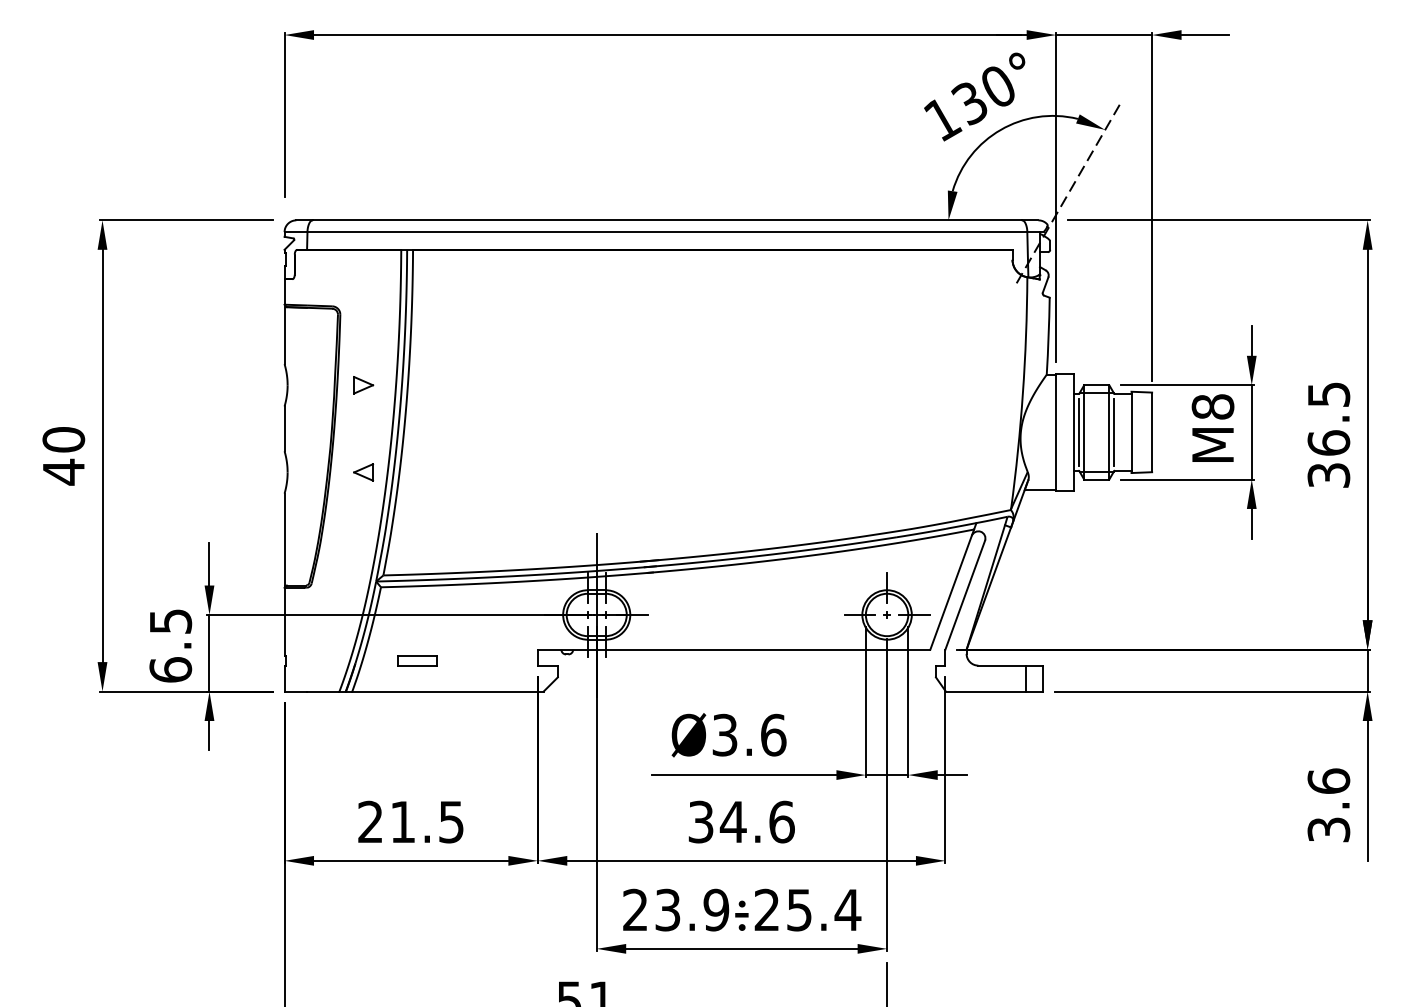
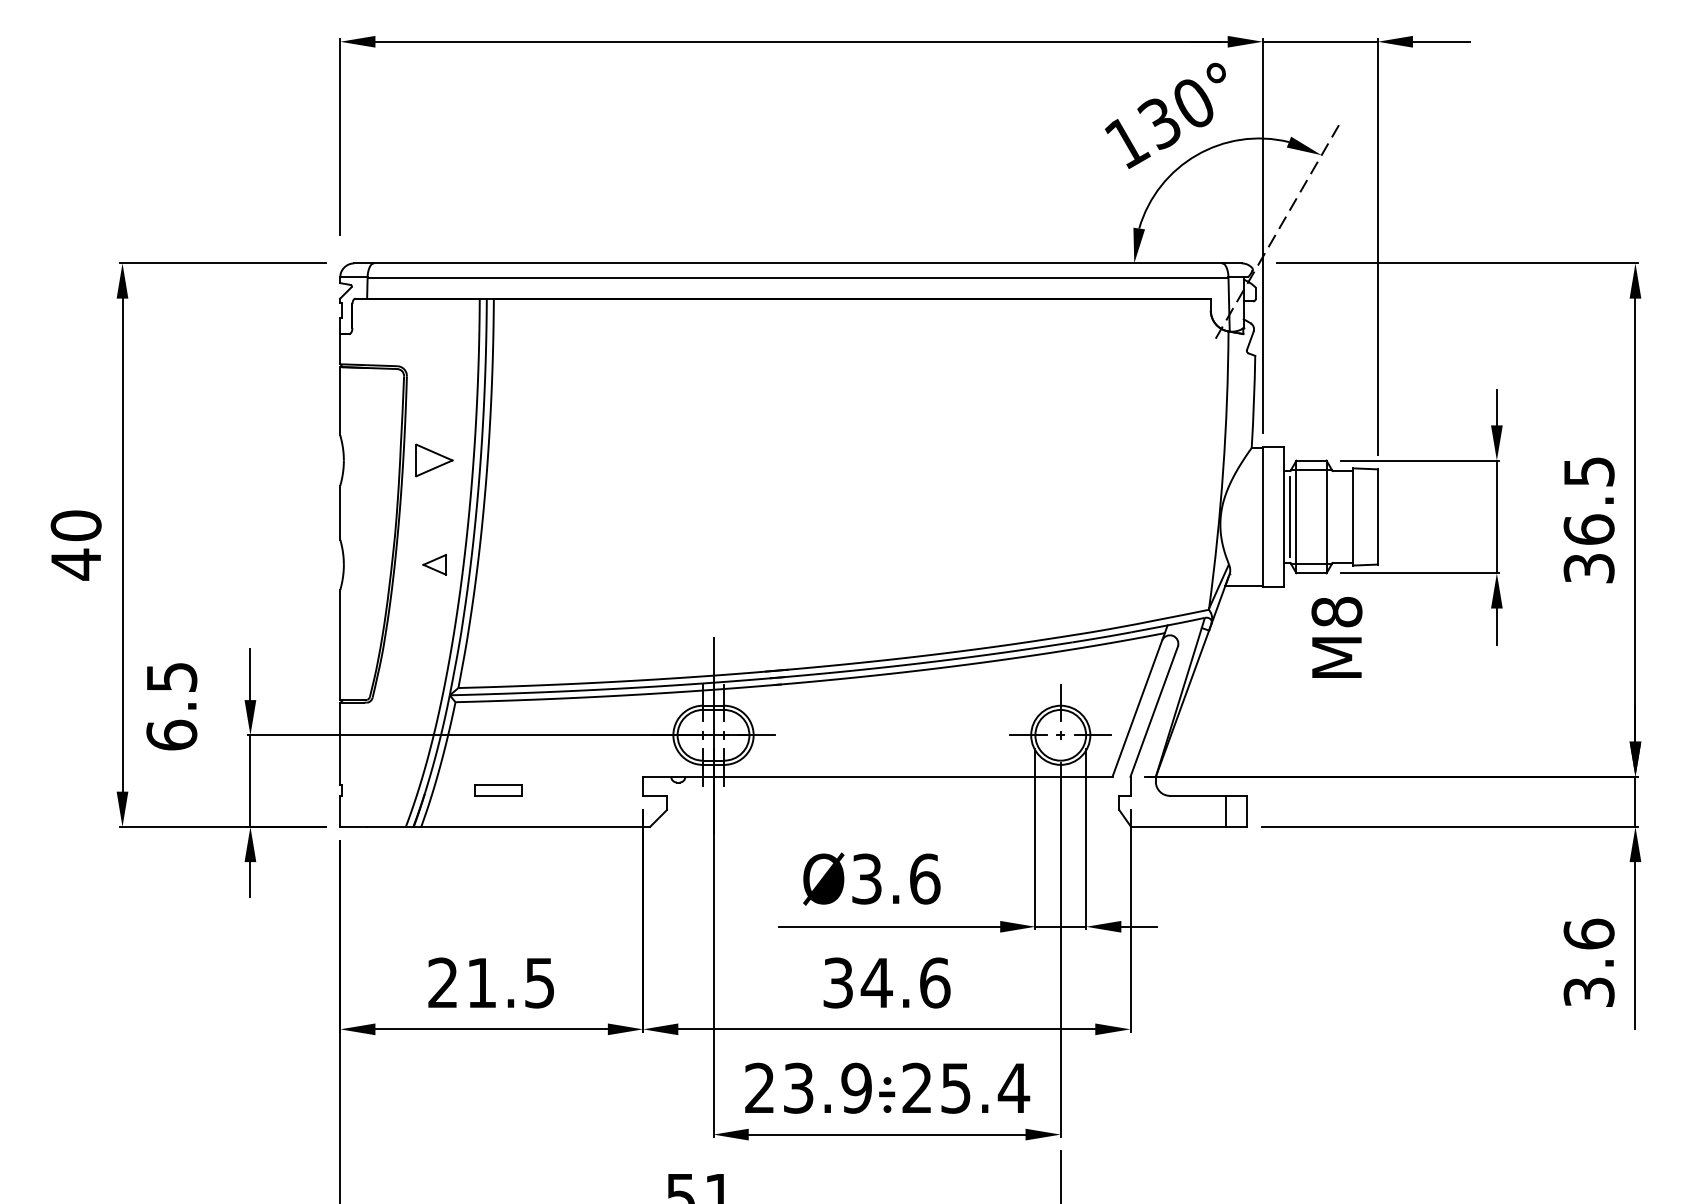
part: (363, 385) -> (434, 460), size x1.6
text: (1212, 427) -> (1336, 636), moved
line: (1114, 431) -> (1332, 515), removed
text: (170, 645) -> (171, 706), moved

